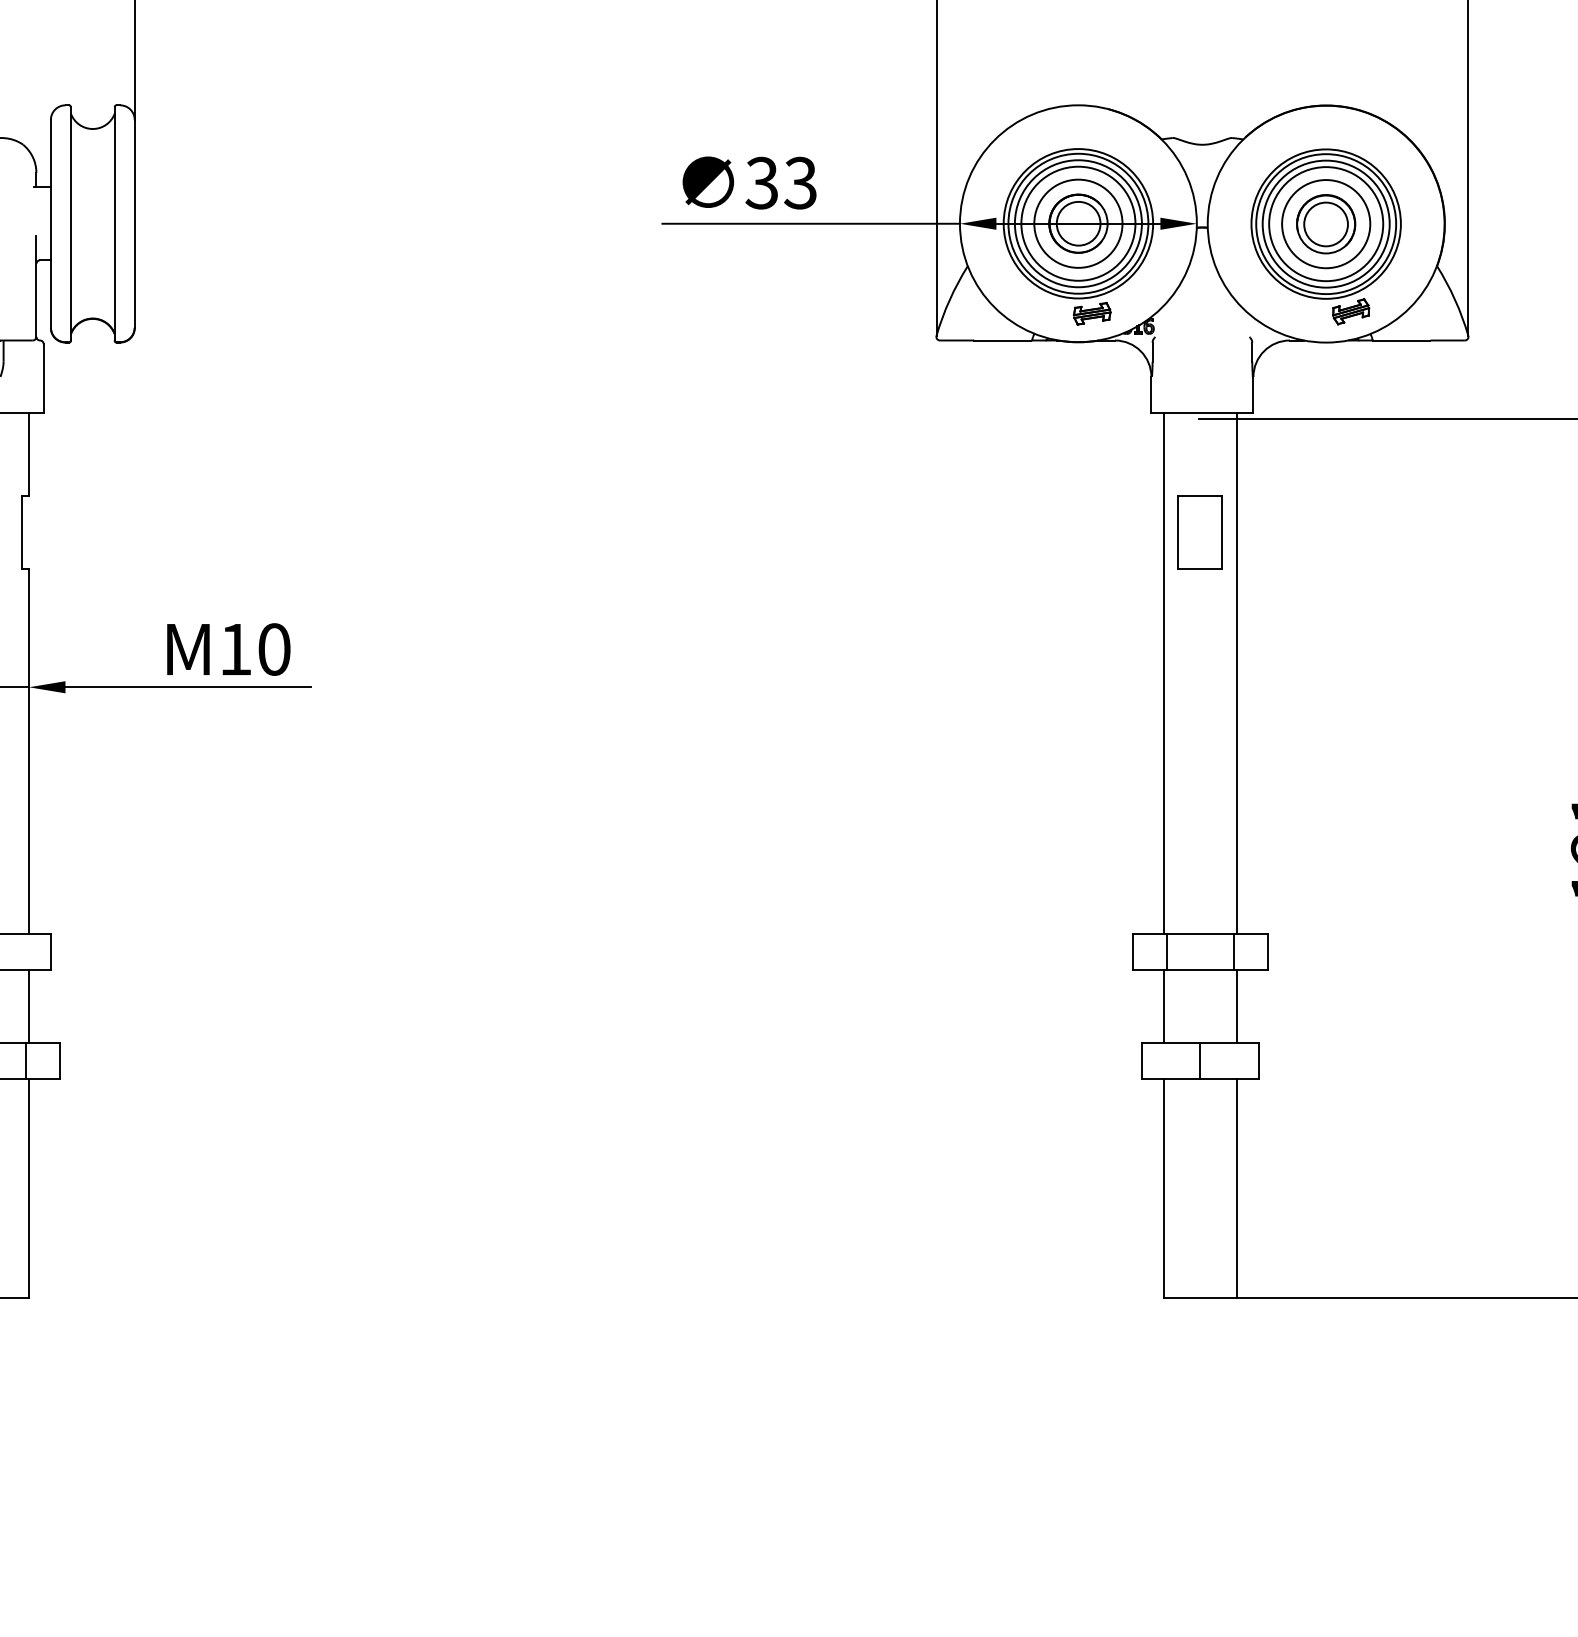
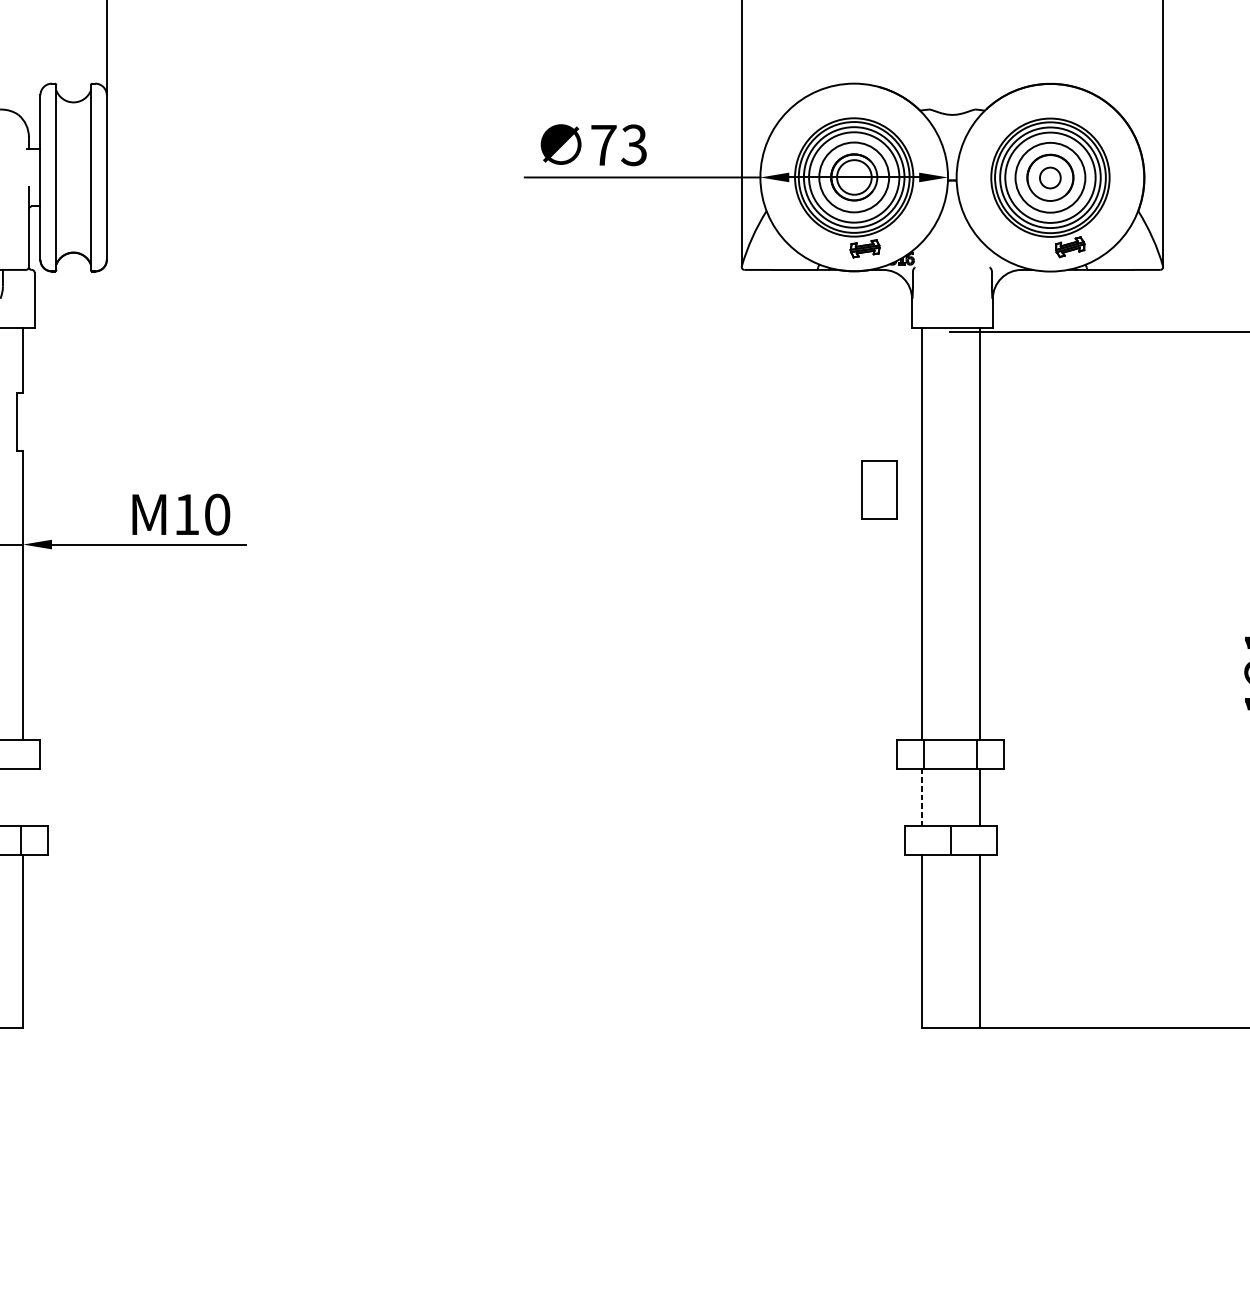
text: (761, 182) -> (603, 144), 33 -> 73
circle: (1325, 224) -> (1049, 178), size x0.6
part: (1199, 532) -> (878, 490), moved
line: (29, 1006) -> (23, 797), removed
line: (1163, 1007) -> (921, 798), solid -> dashed

